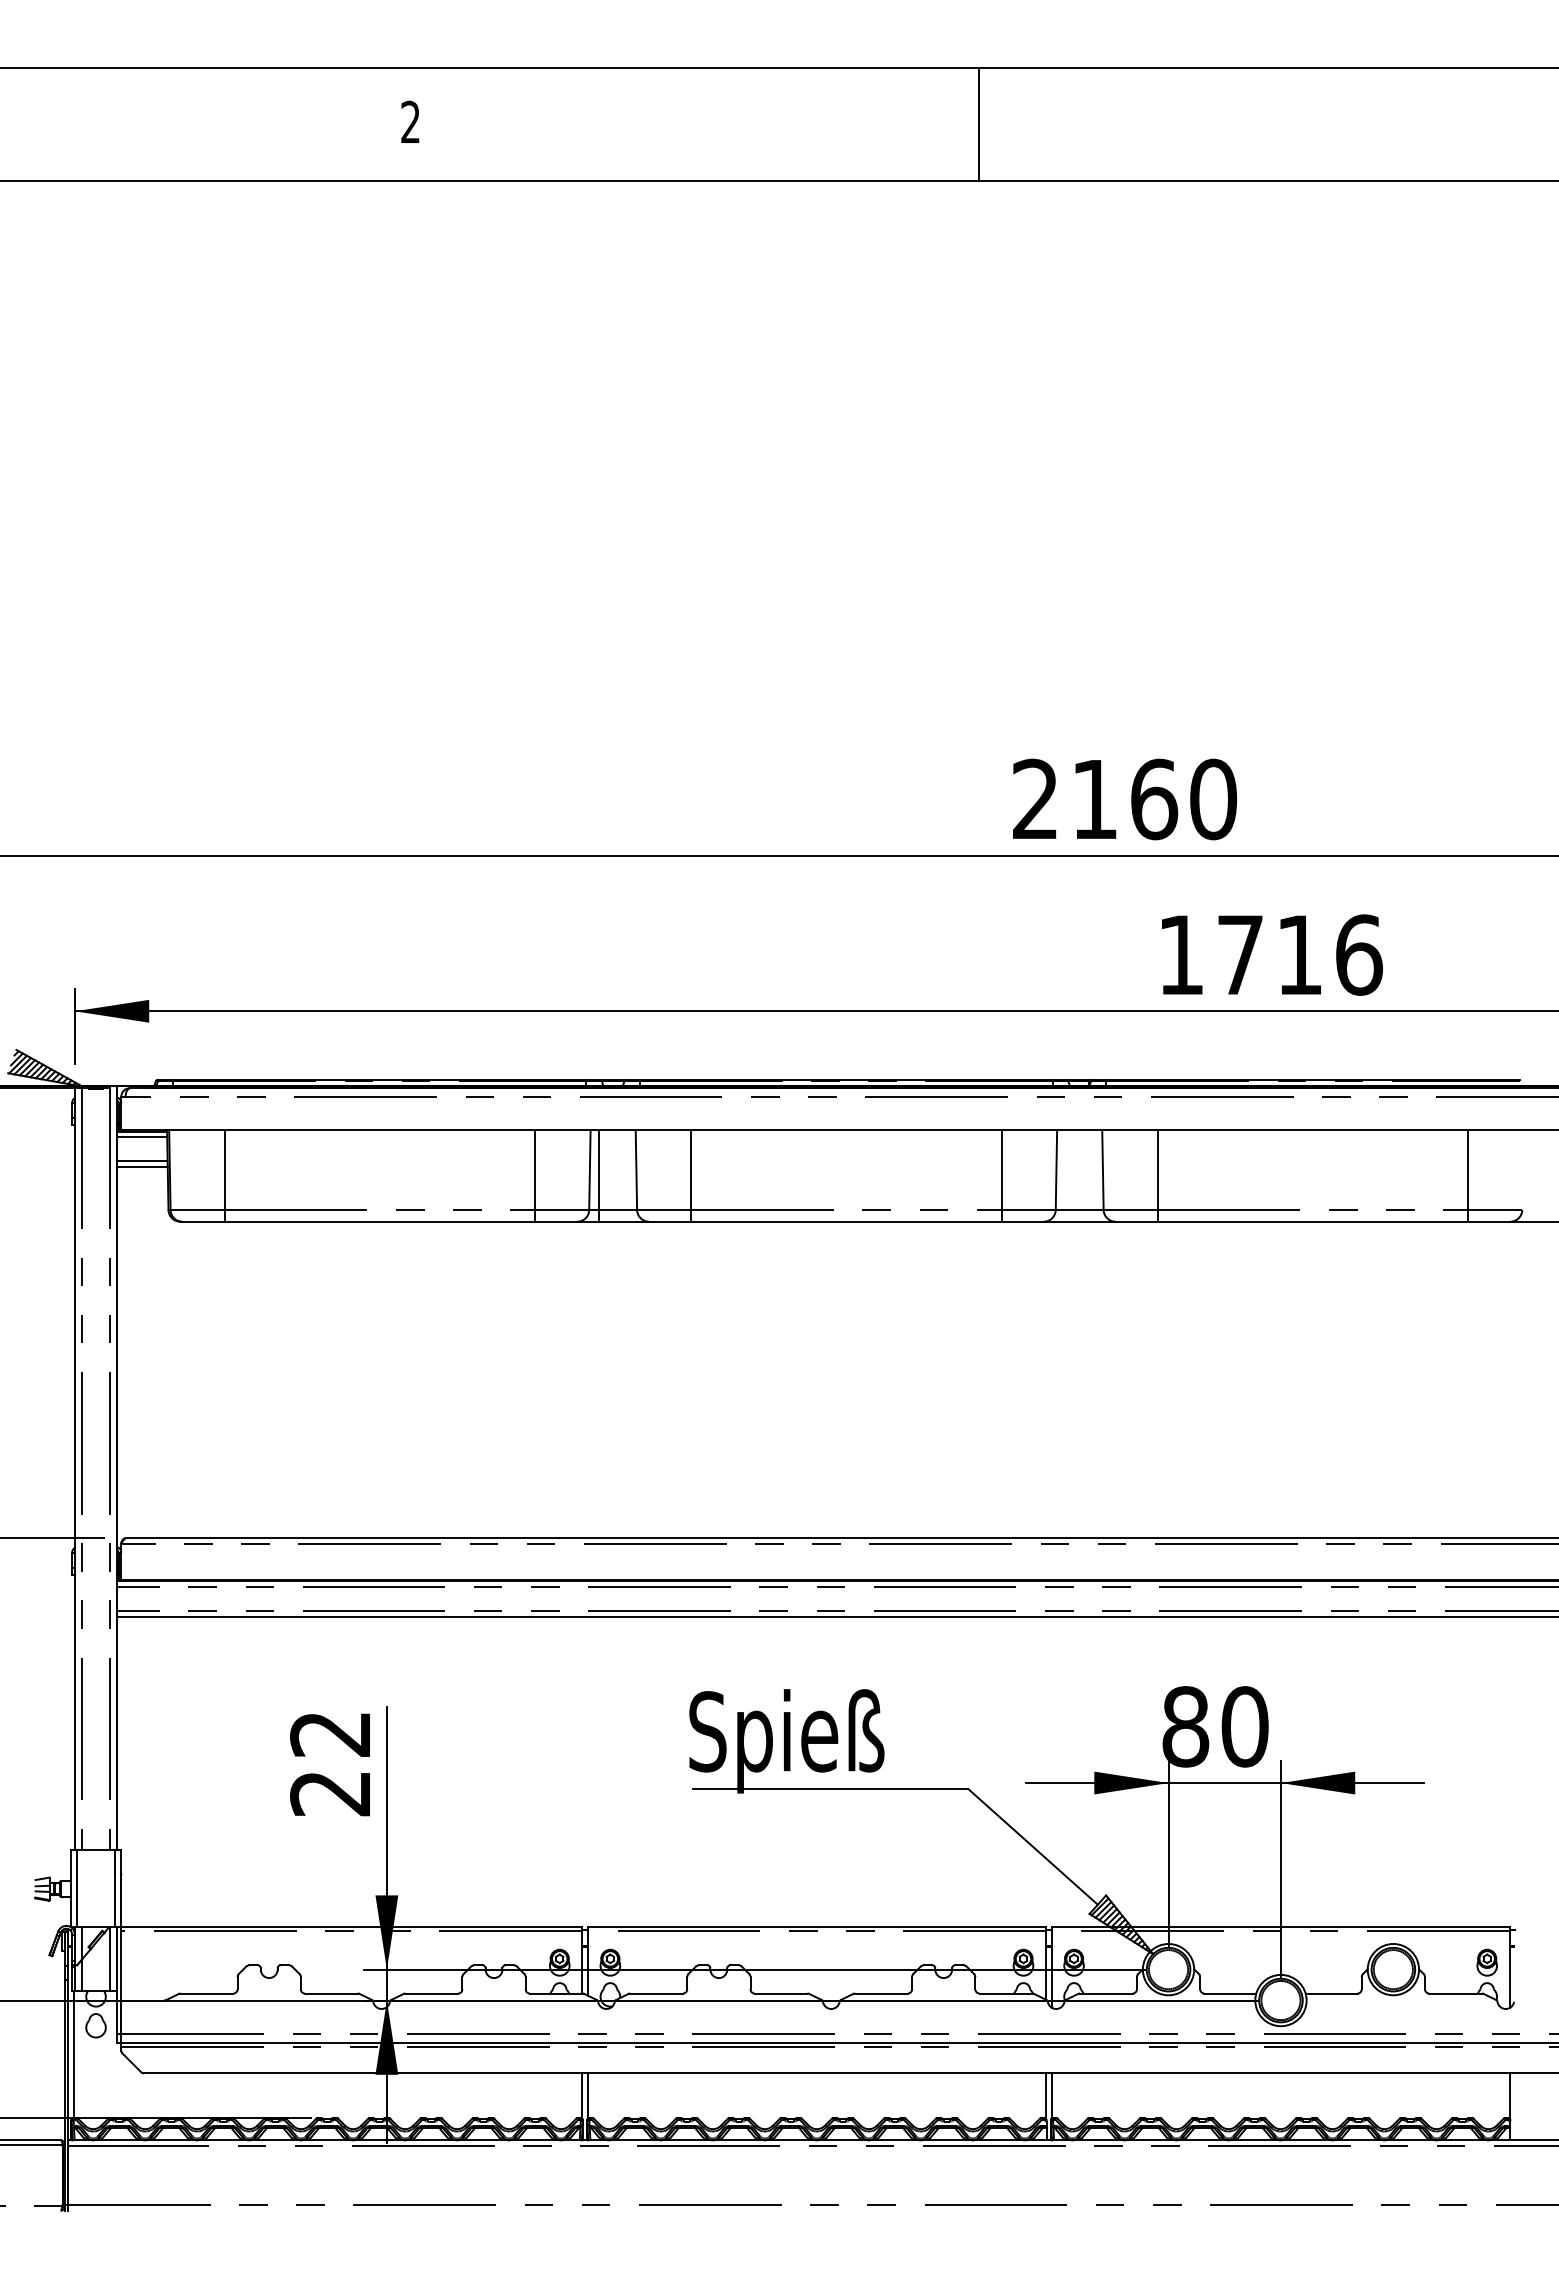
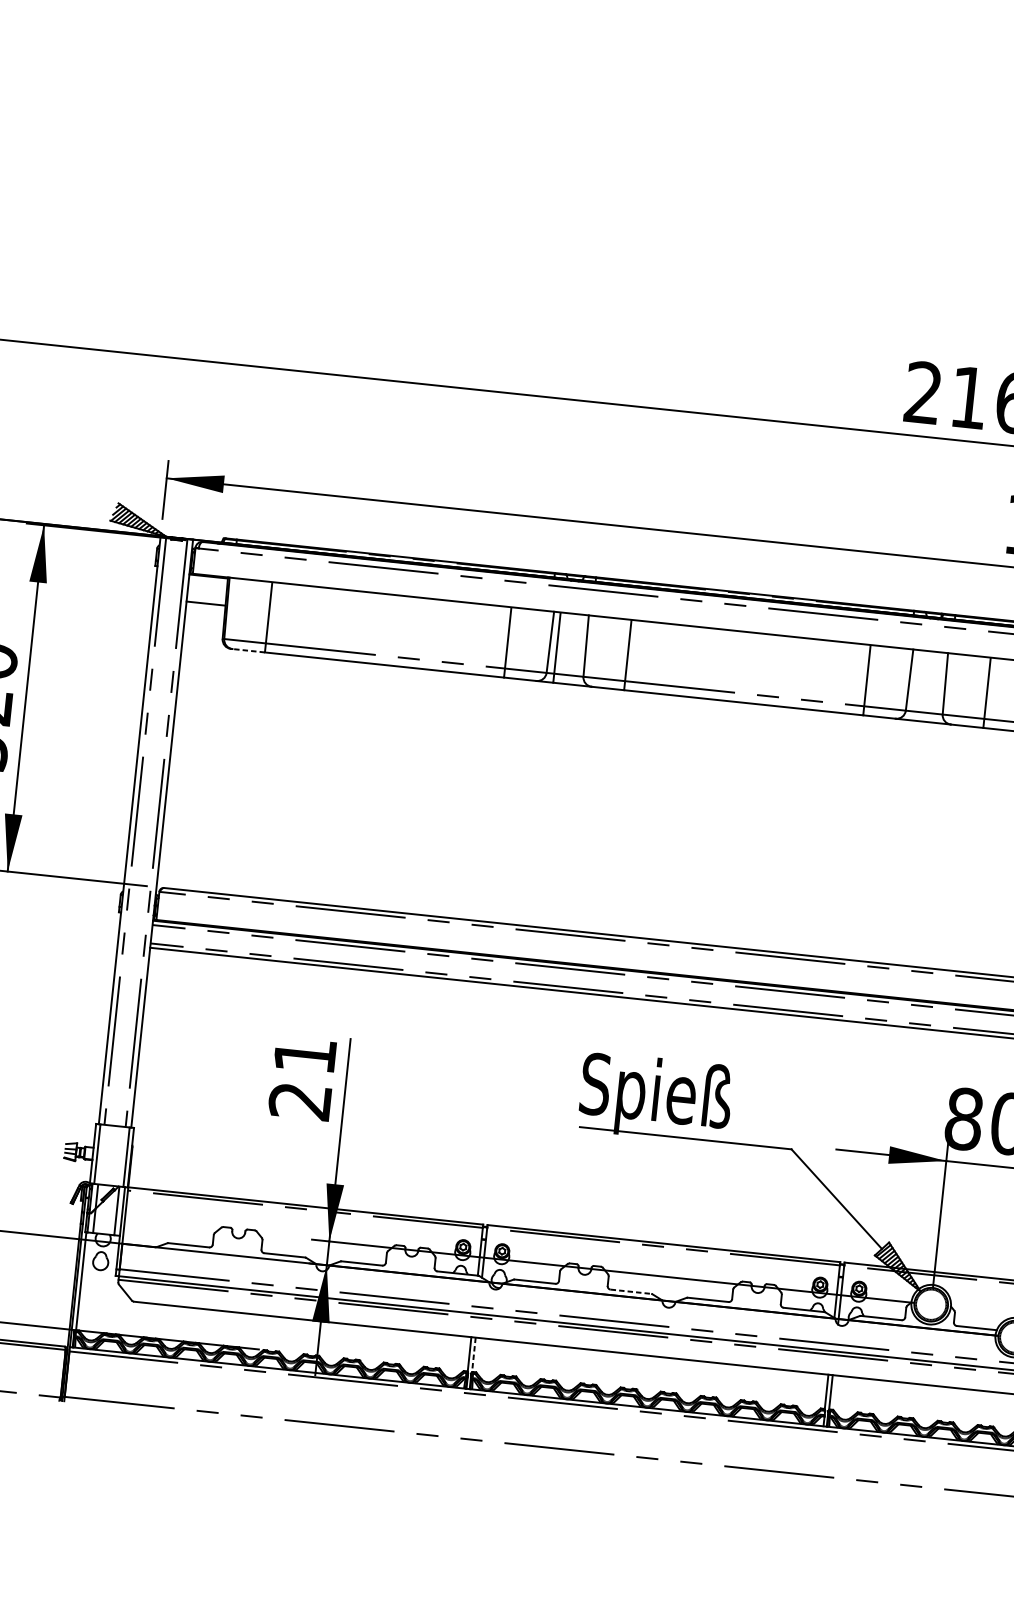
line: (142, 1137) -> (208, 580), removed
line: (142, 1161) -> (206, 599), removed
line: (203, 1221) -> (248, 650), solid -> dashed
text: (329, 1734) -> (304, 1055), 22 -> 21
line: (781, 1993) -> (631, 1291), solid -> dashed
line: (587, 2096) -> (473, 1355), solid -> dashed

